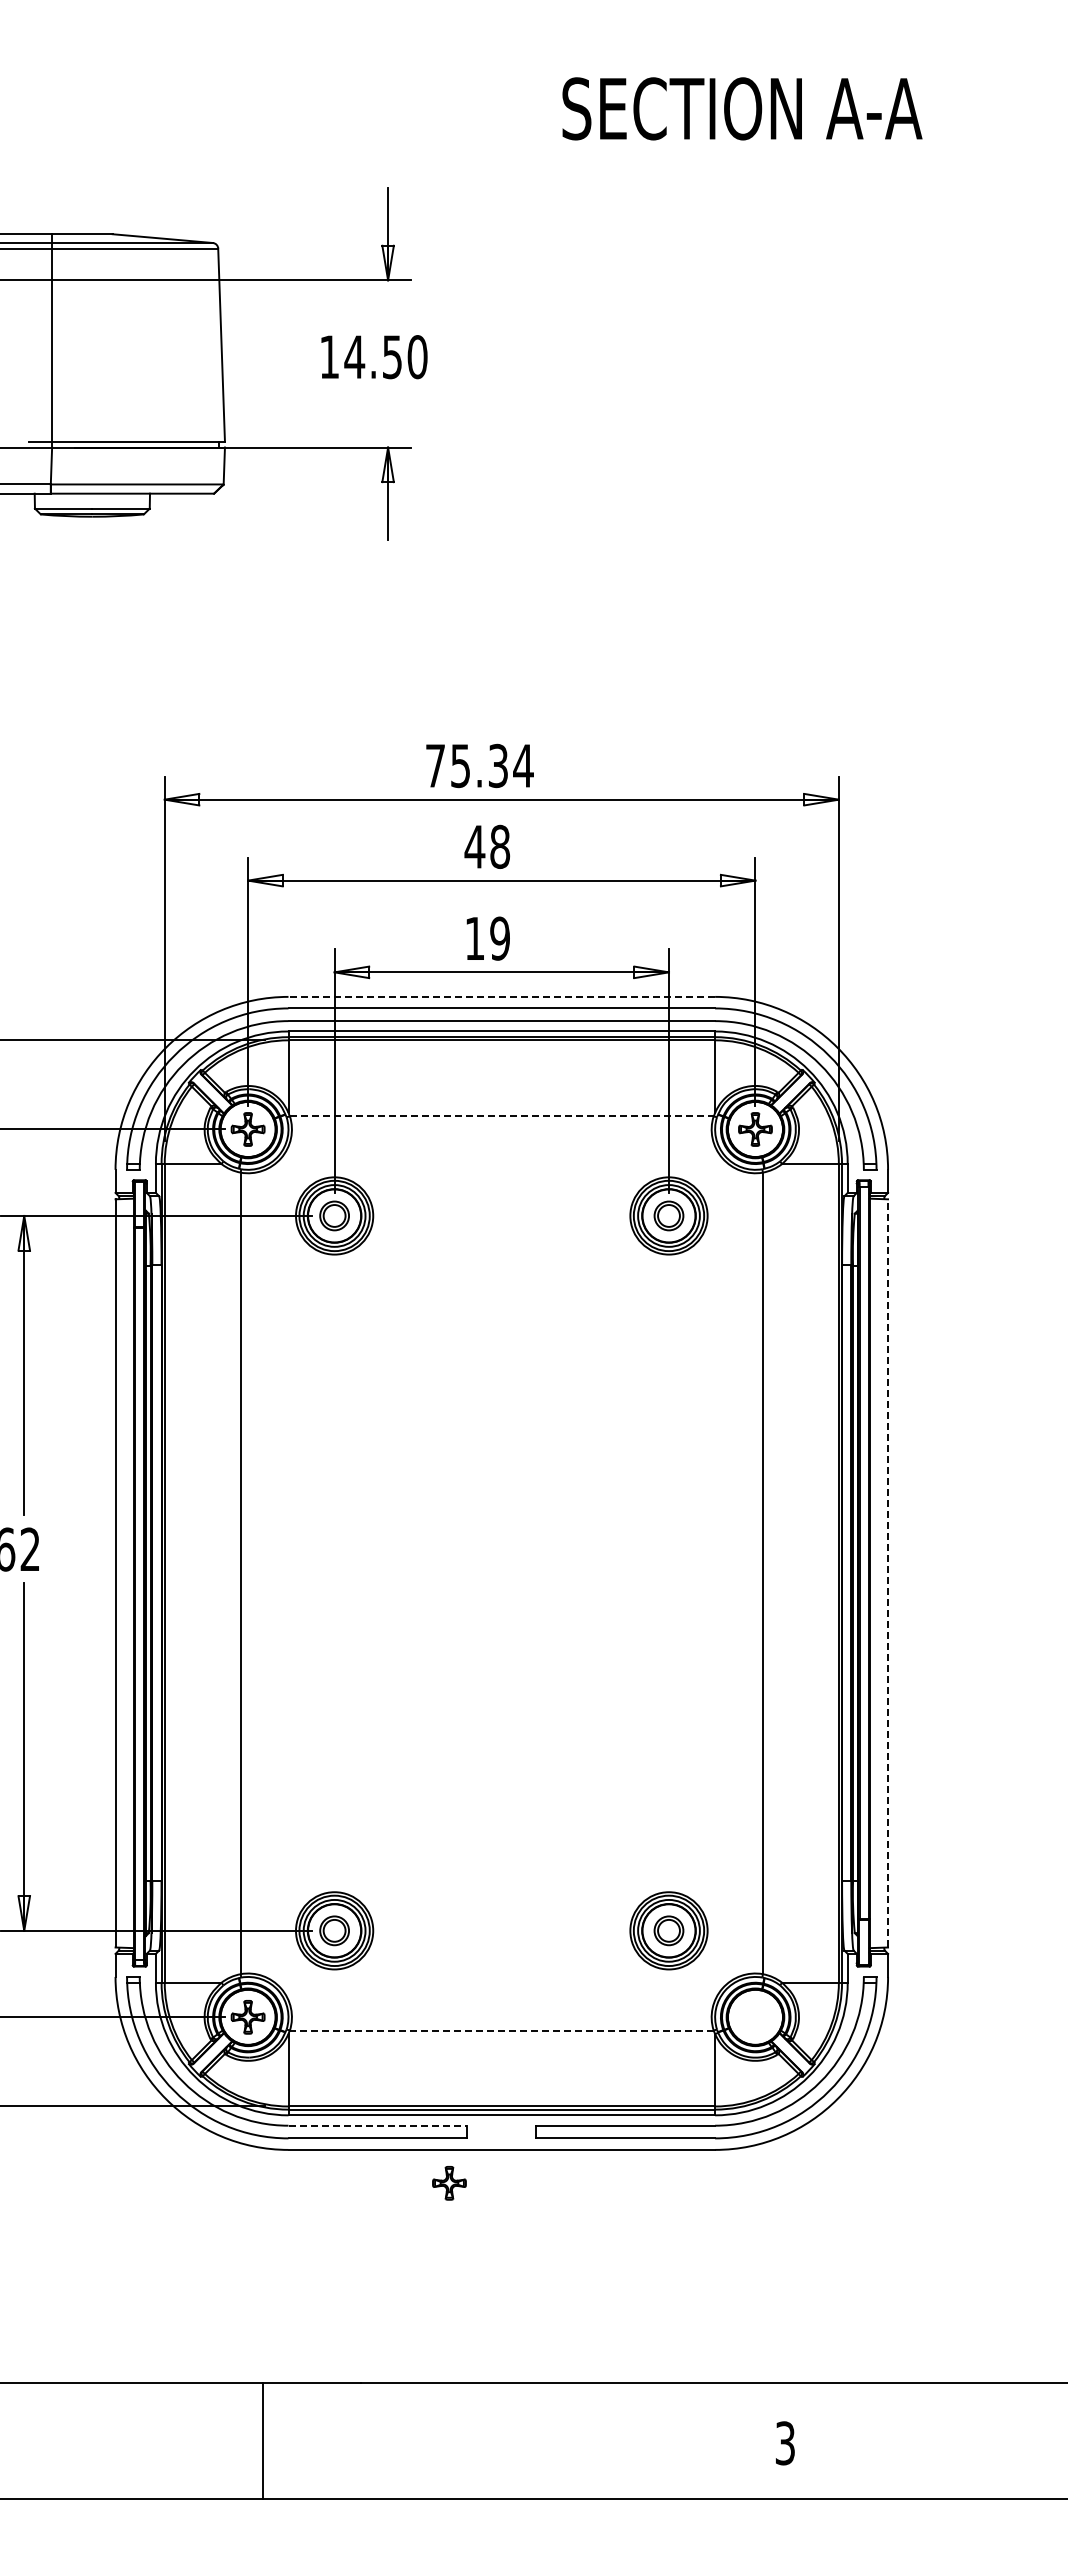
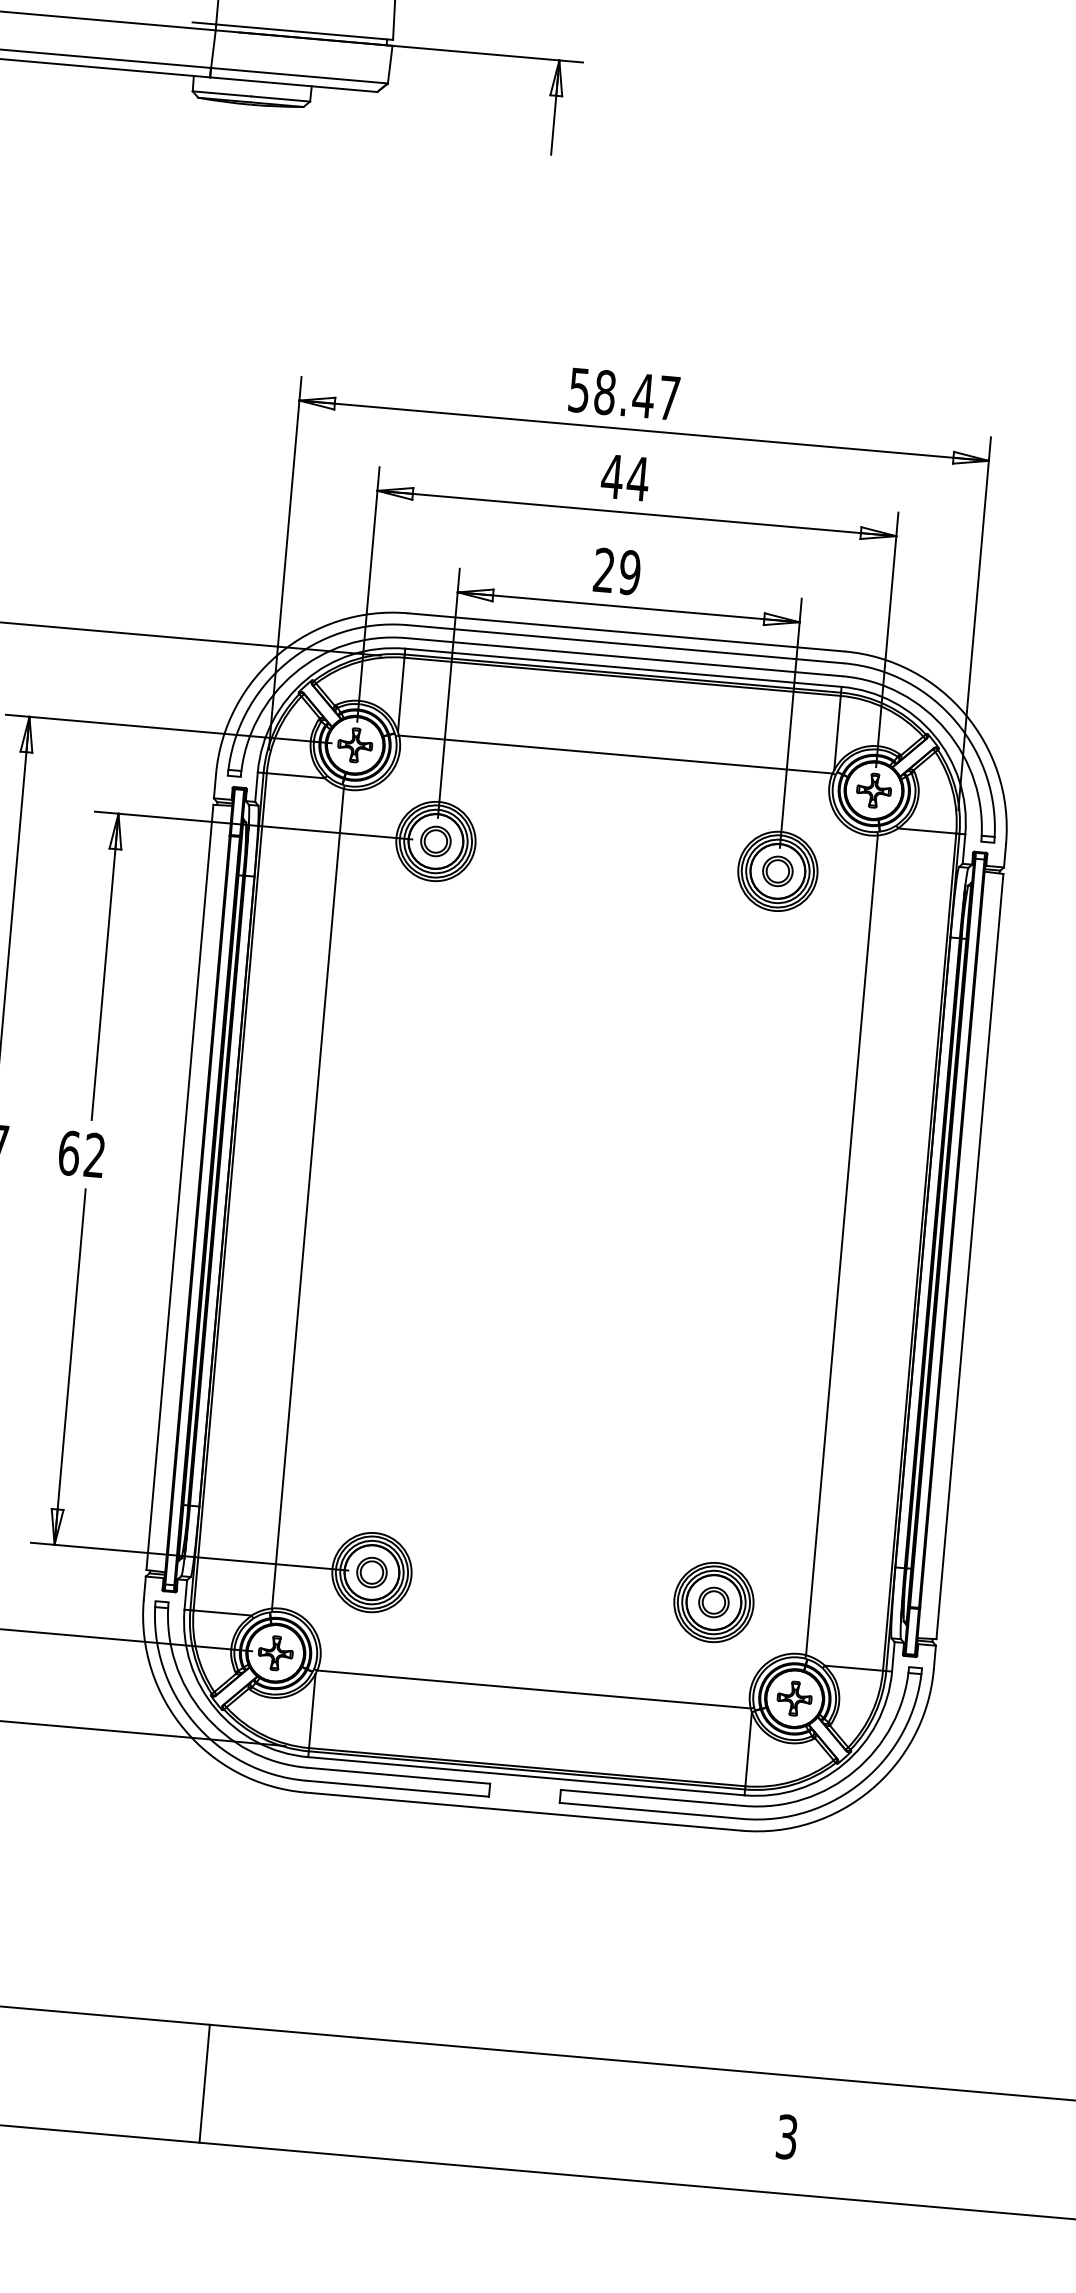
text: (479, 765) -> (624, 393), 75.34 -> 58.47
text: (499, 846) -> (637, 478), 48 -> 44
text: (474, 937) -> (603, 569), 19 -> 29
line: (501, 996) -> (626, 631), dashed -> solid
line: (501, 1116) -> (615, 754), dashed -> solid
line: (888, 1572) -> (970, 1255), dashed -> solid
line: (501, 2030) -> (533, 1689), dashed -> solid
line: (378, 2125) -> (399, 1775), dashed -> solid
part: (449, 2183) -> (794, 1698), moved
line: (262, 2440) -> (204, 2083), moved

